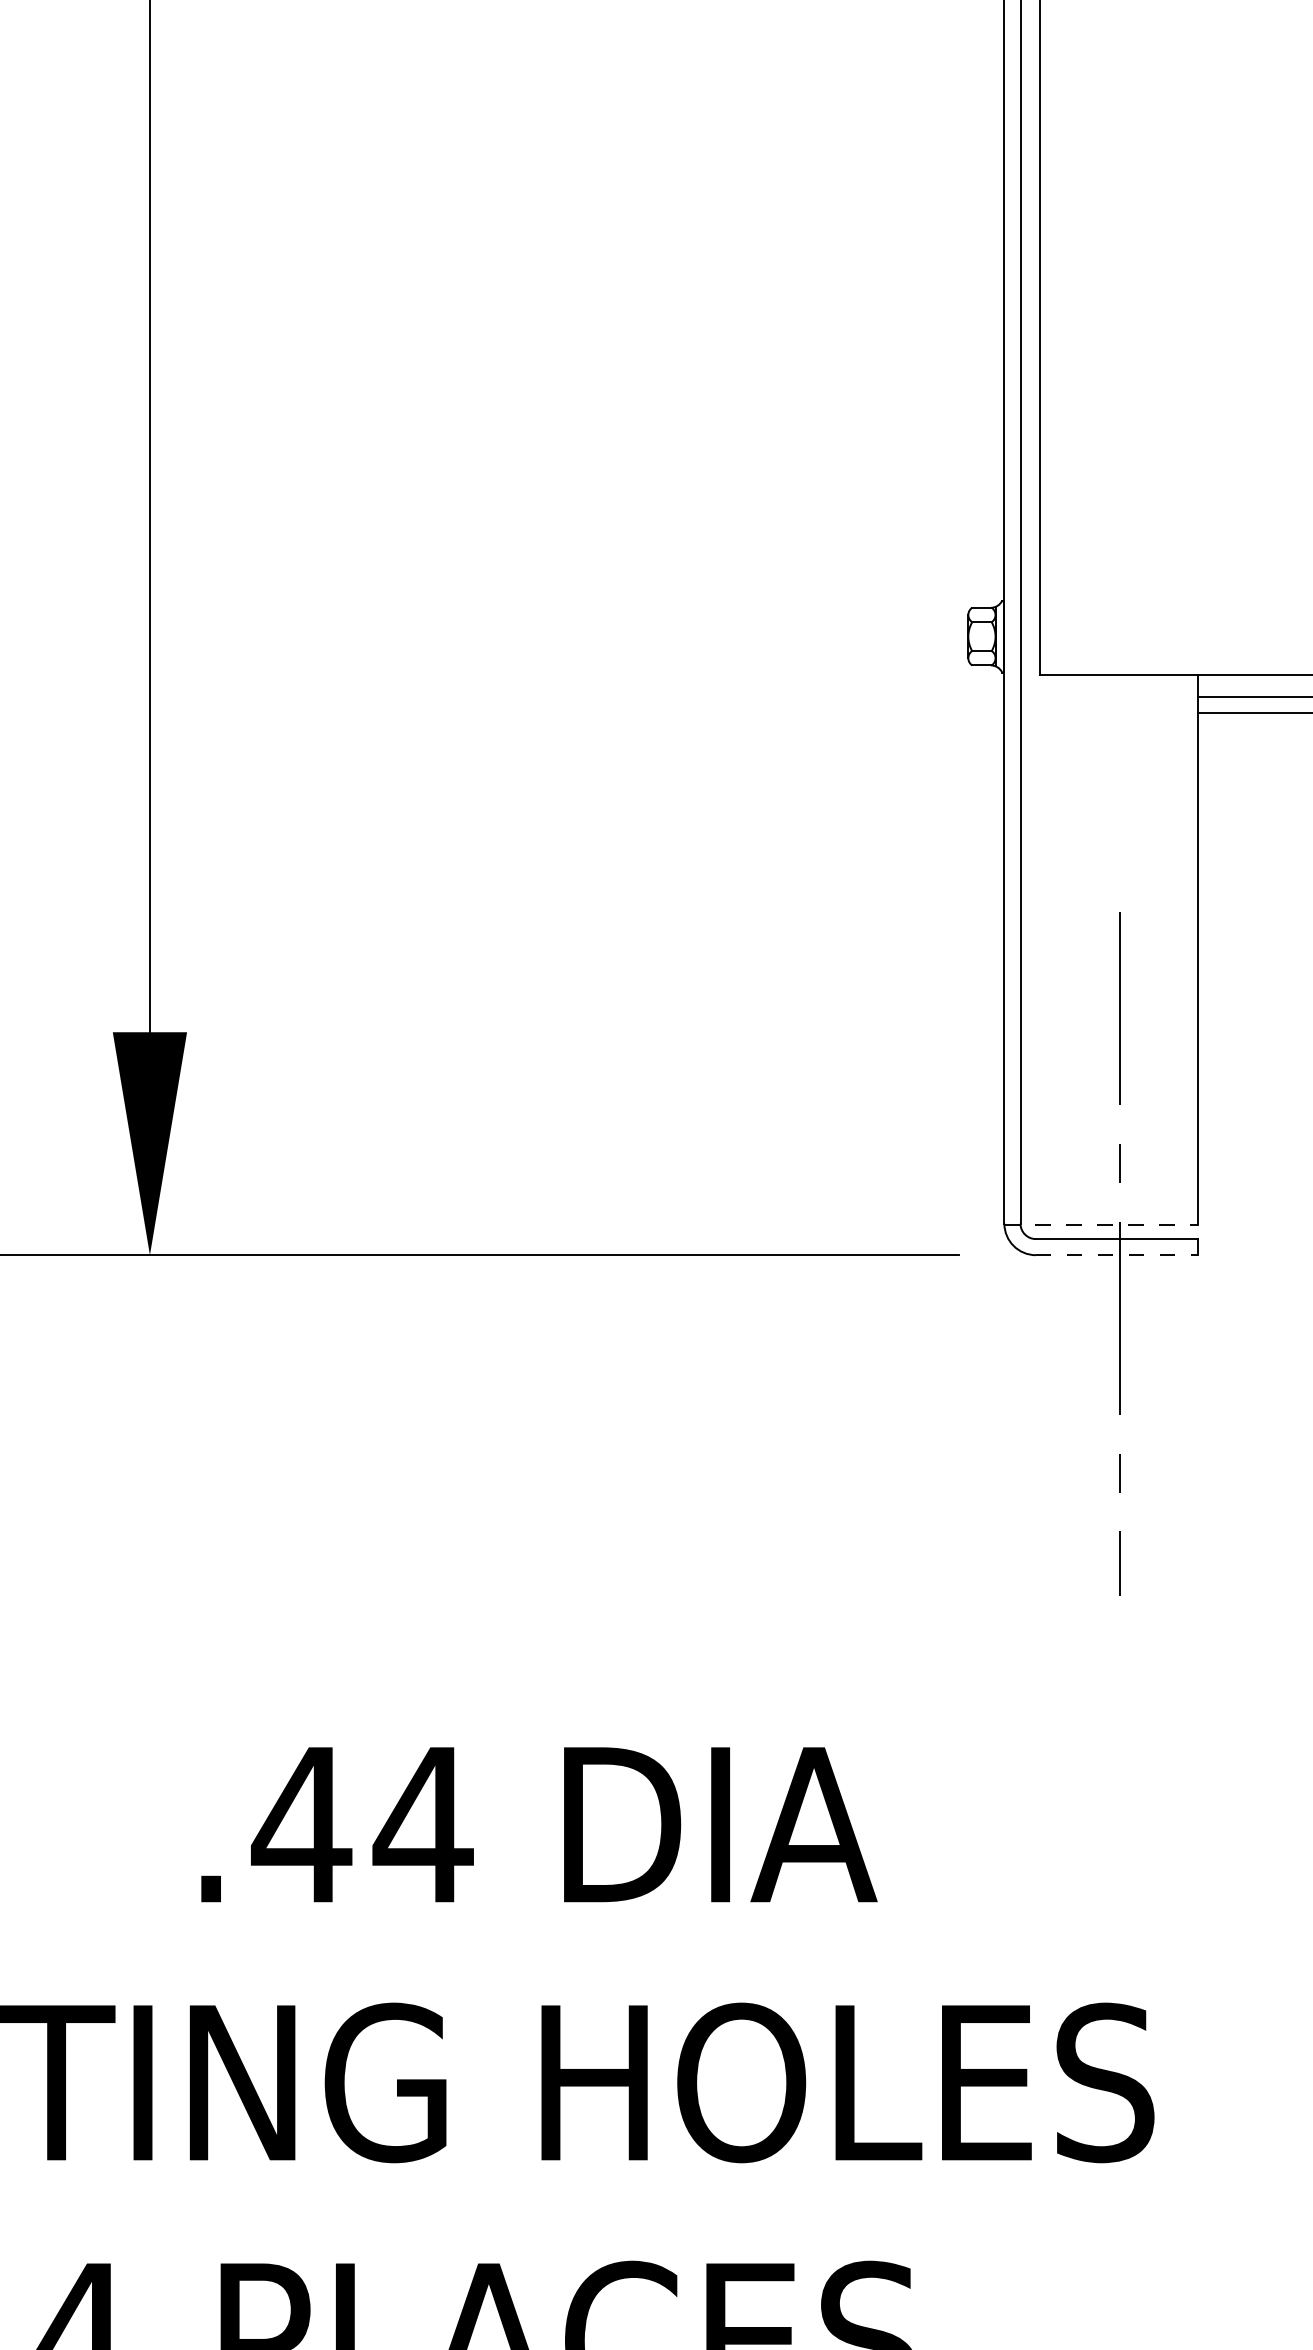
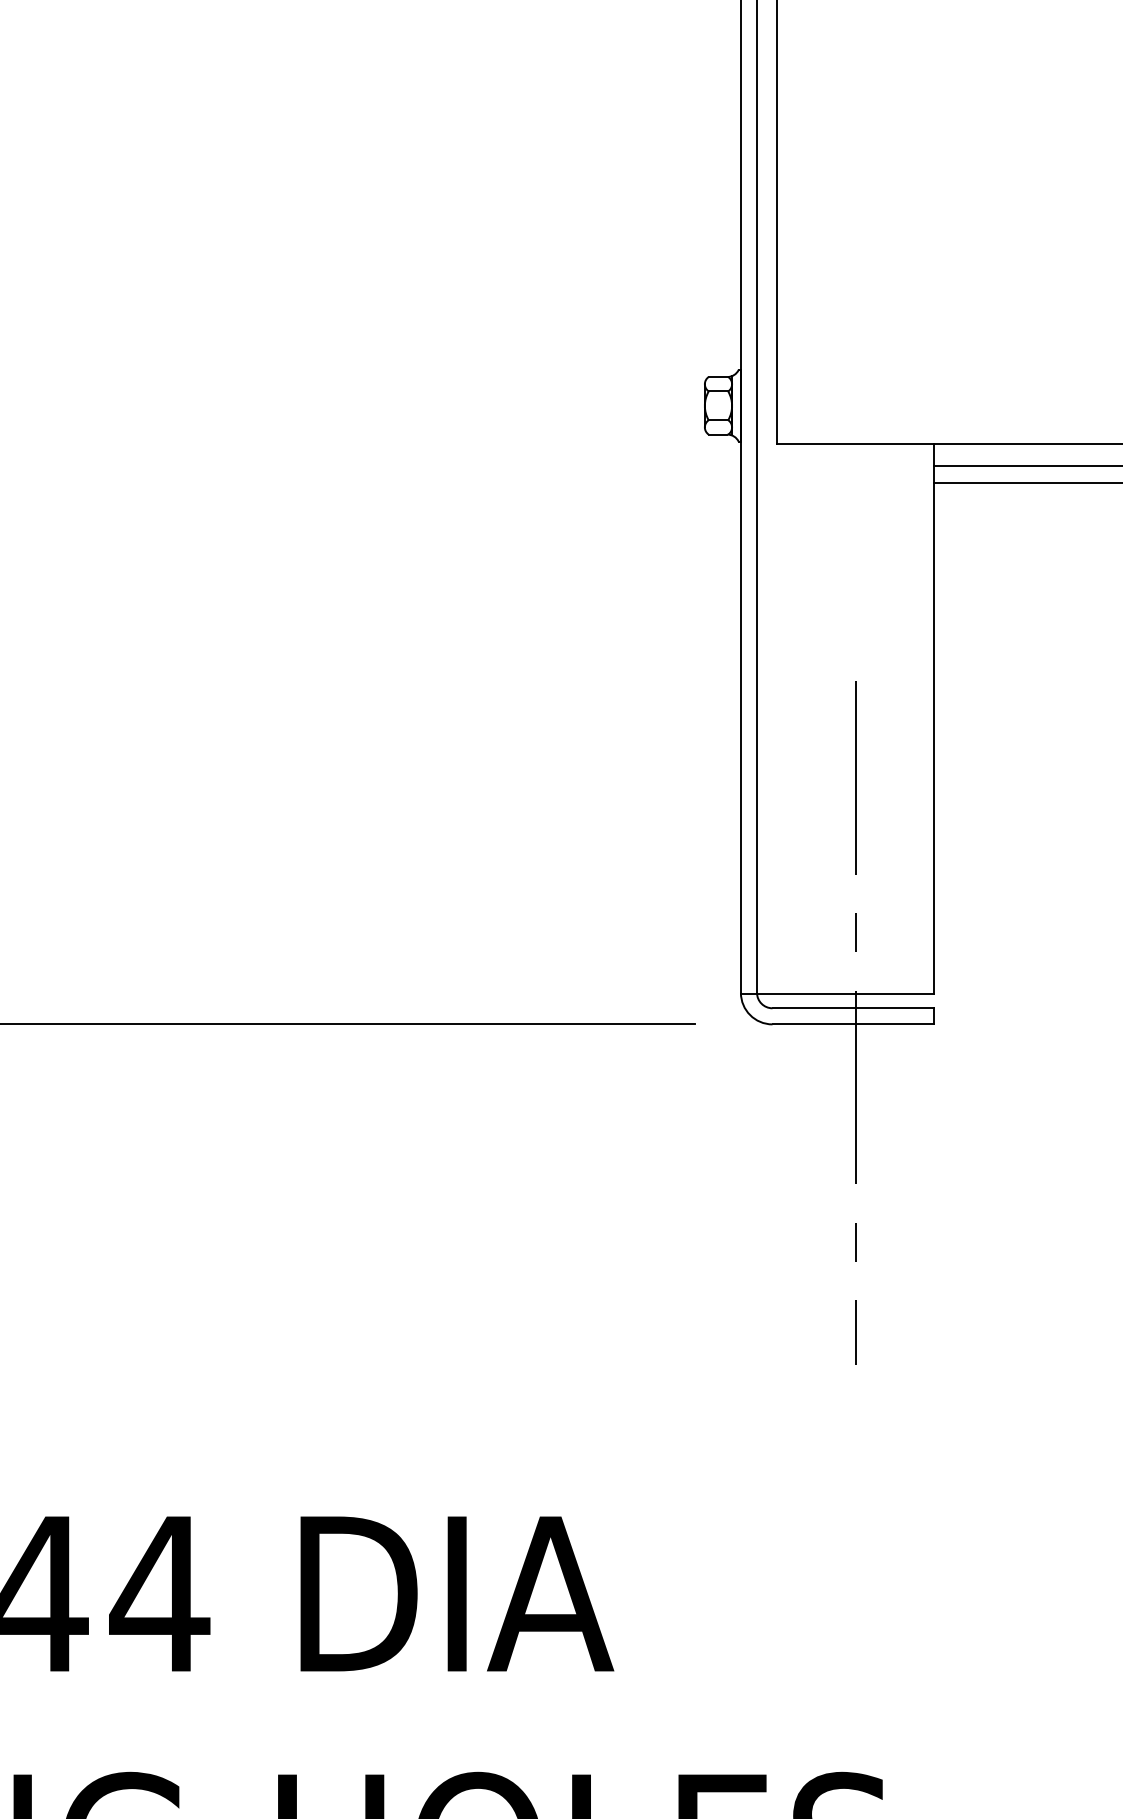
line: (1101, 1224) -> (838, 993), dashed -> solid
line: (1116, 1255) -> (853, 1024), dashed -> solid

